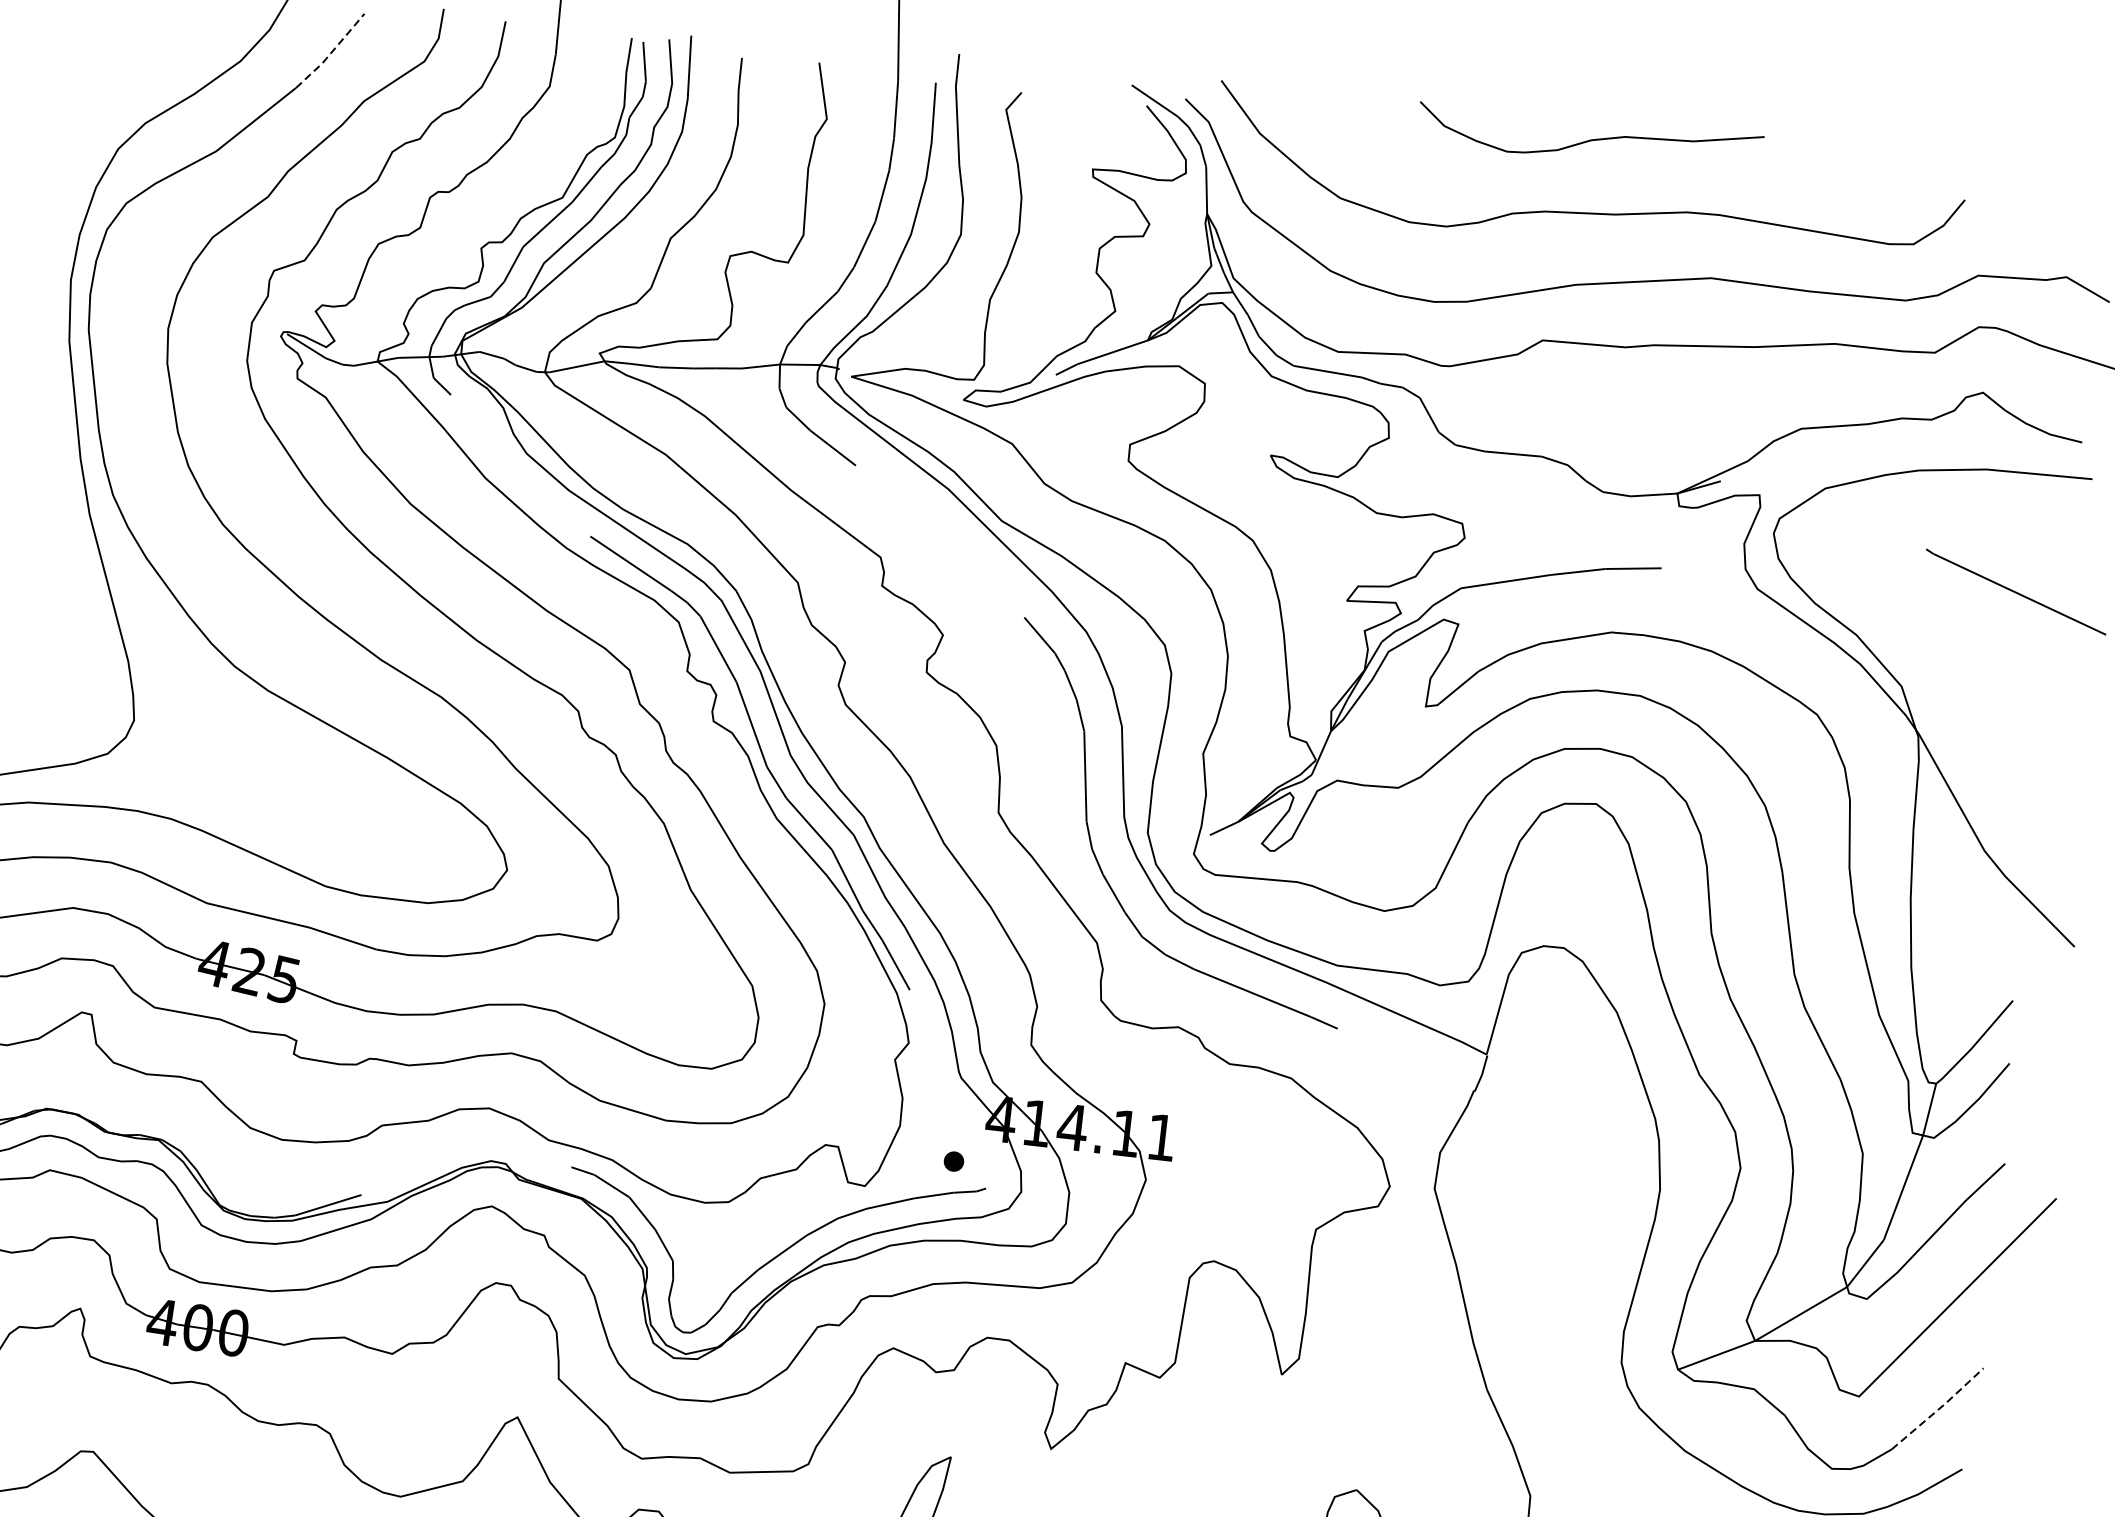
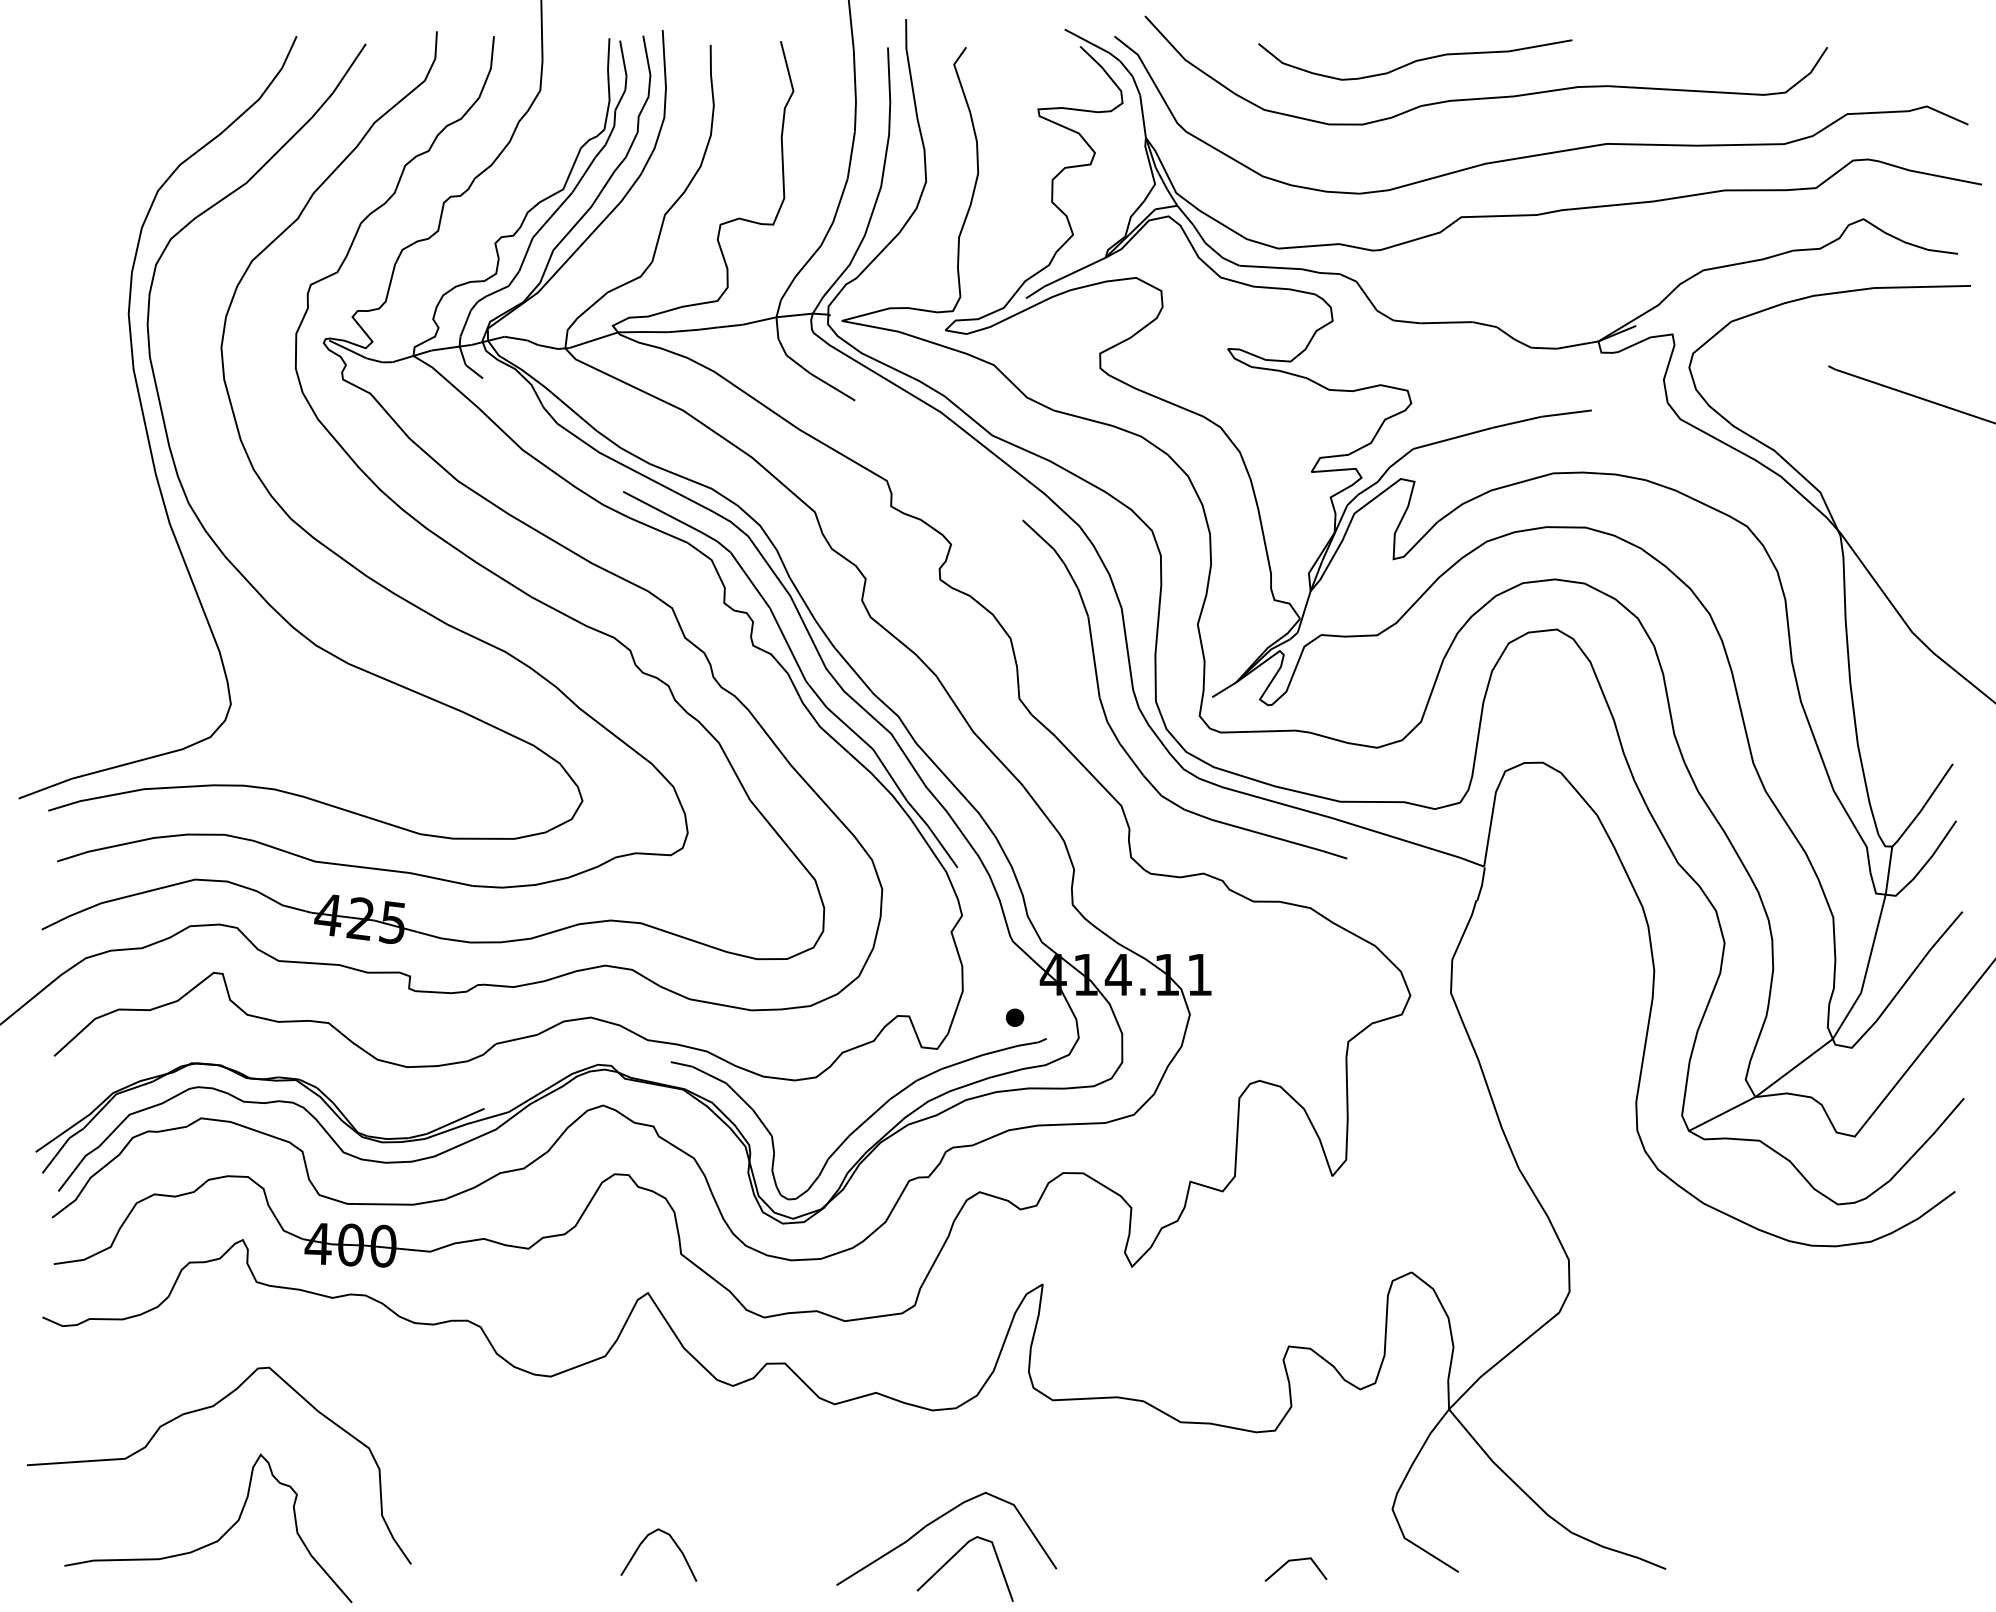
line: (331, 52) -> (340, 82), dashed -> solid
curve: (1590, 139) -> (1415, 60), moved
line: (1939, 1408) -> (1928, 1139), dashed -> solid

